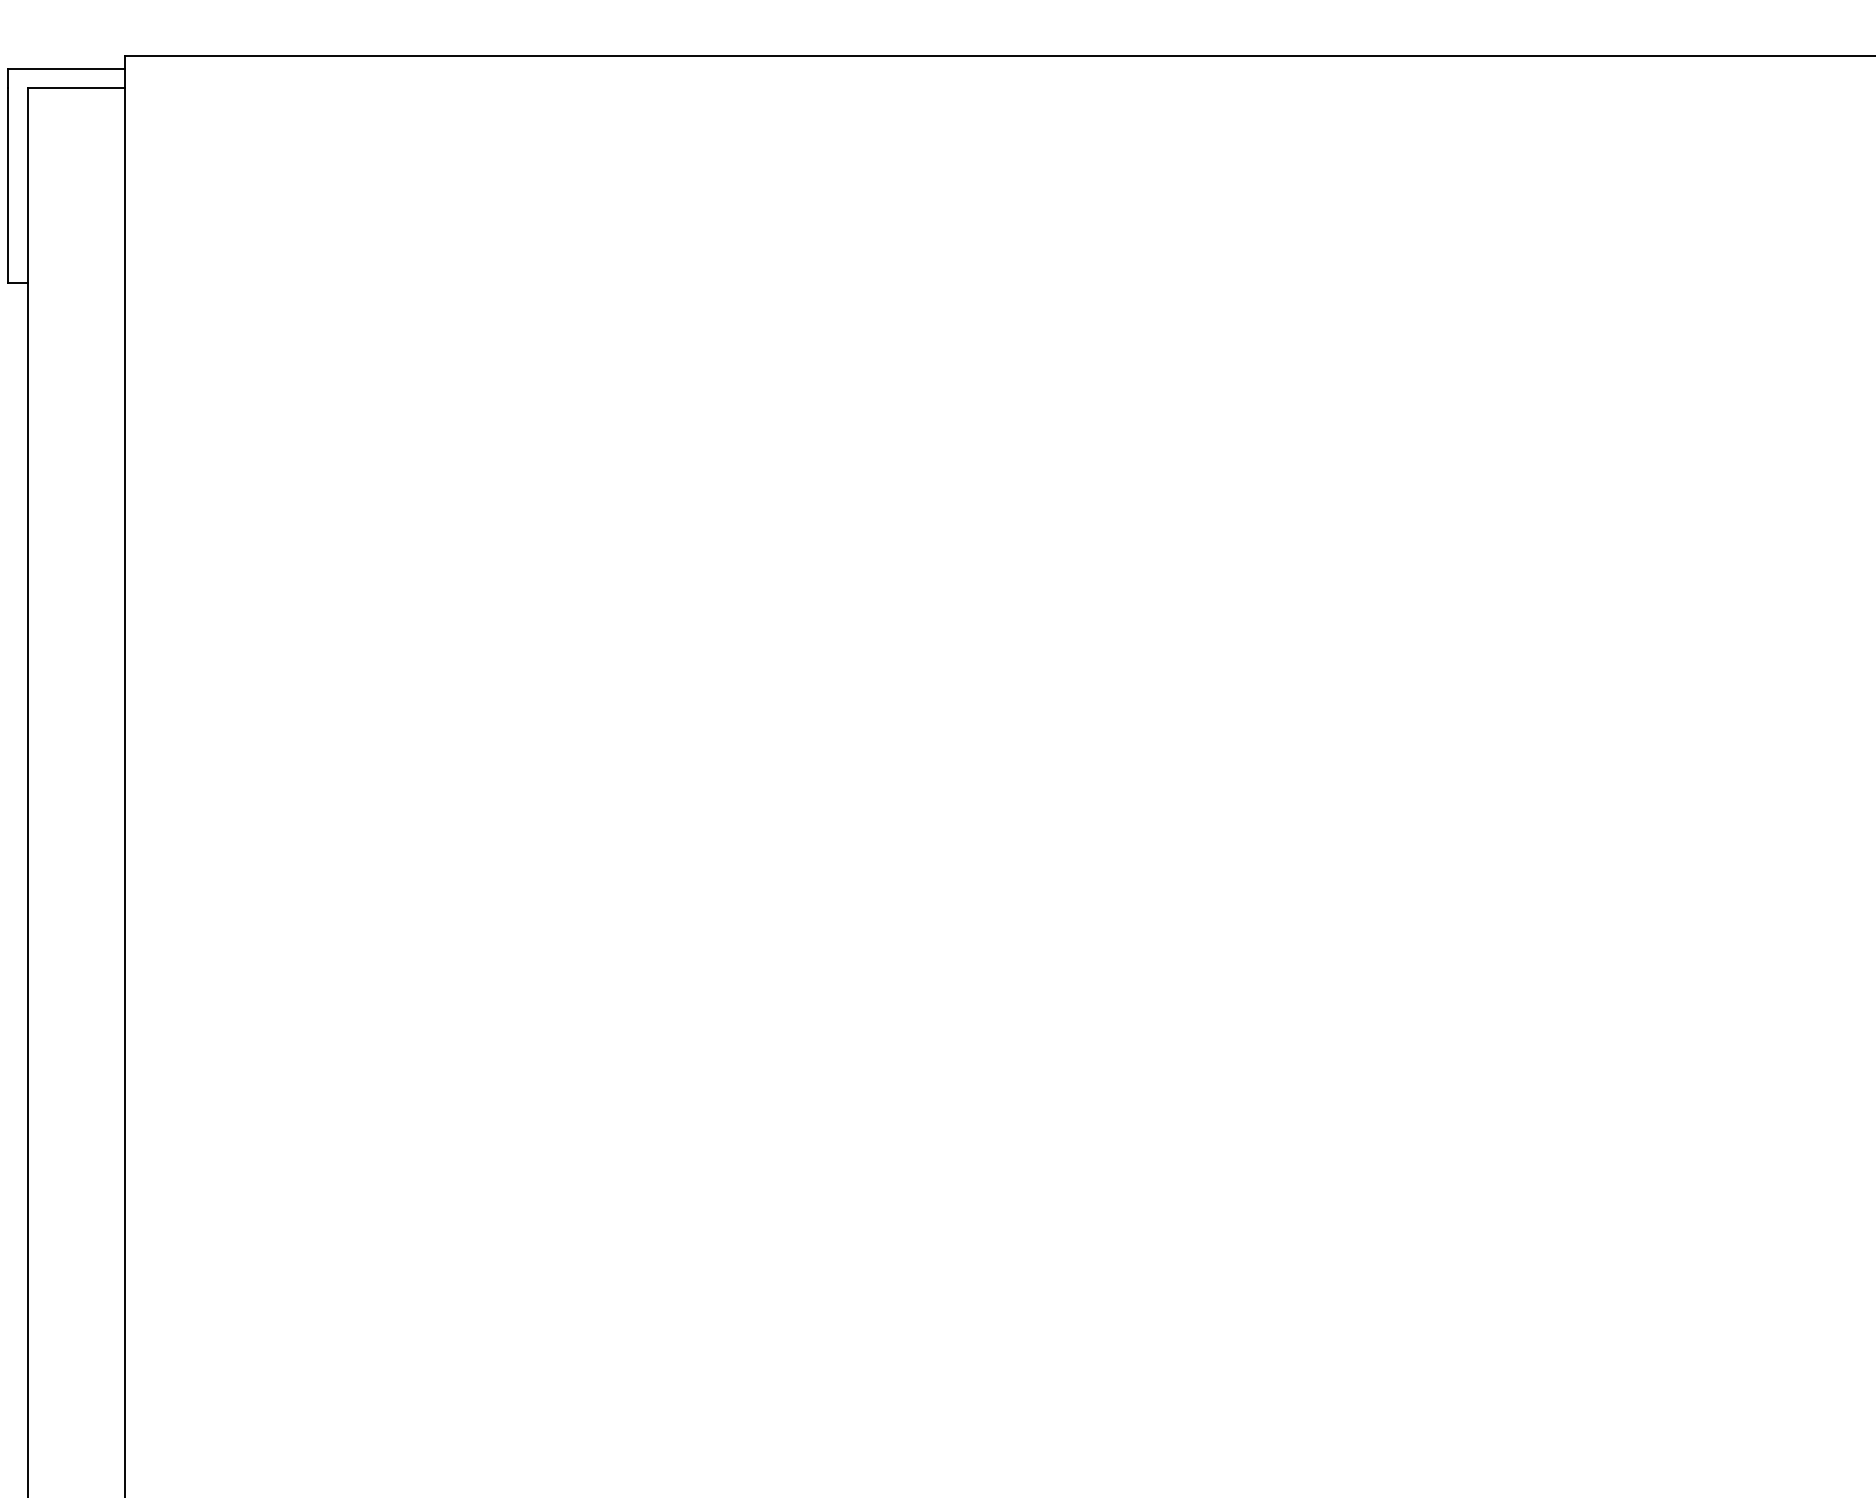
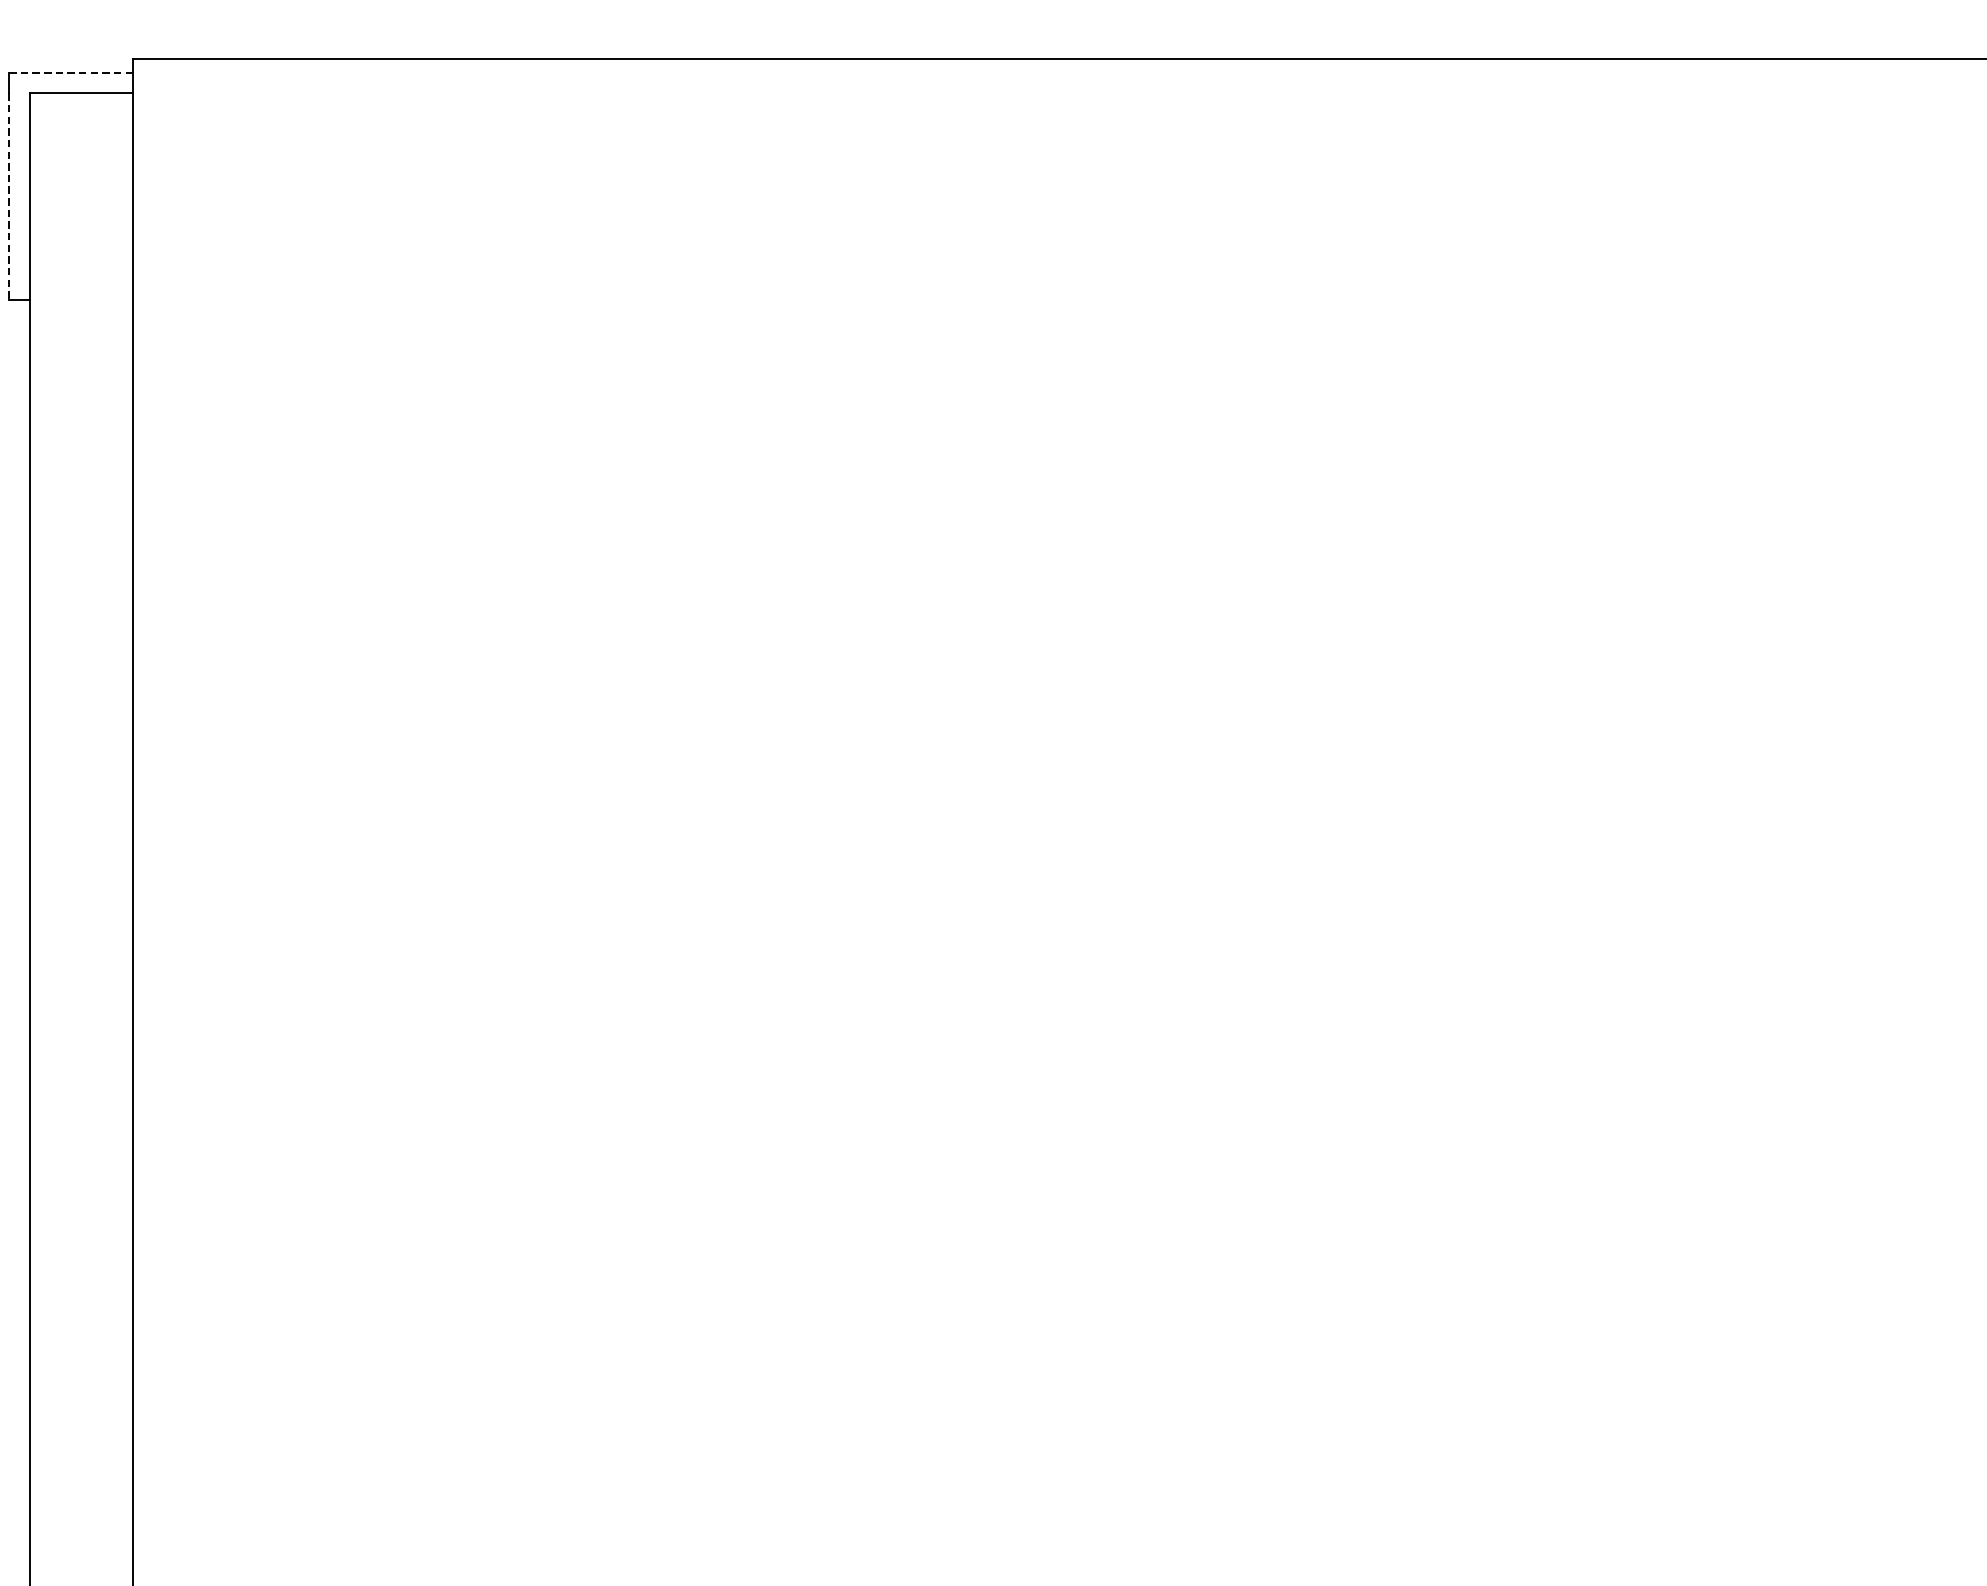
line: (66, 68) -> (70, 72), solid -> dashed
line: (8, 185) -> (9, 196), solid -> dashed

